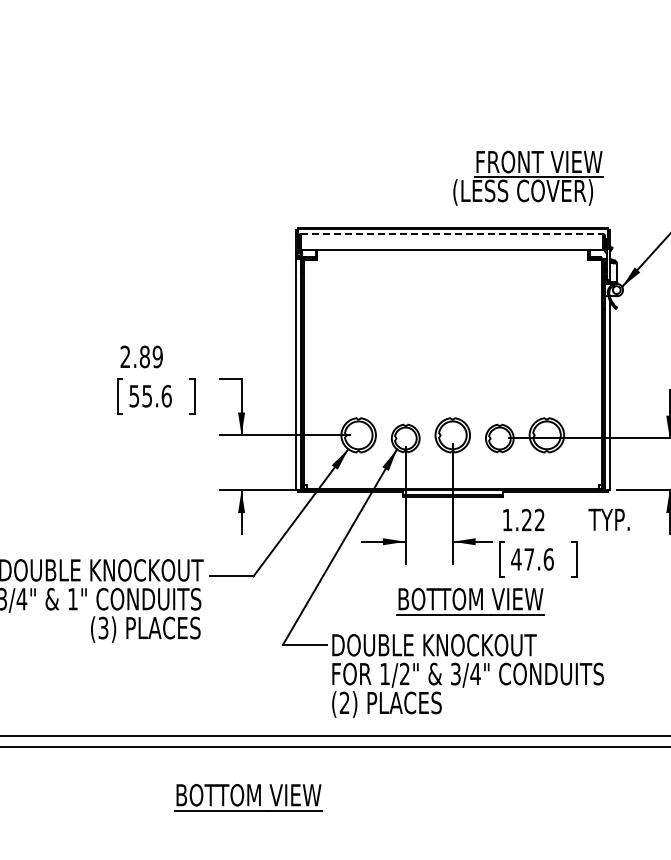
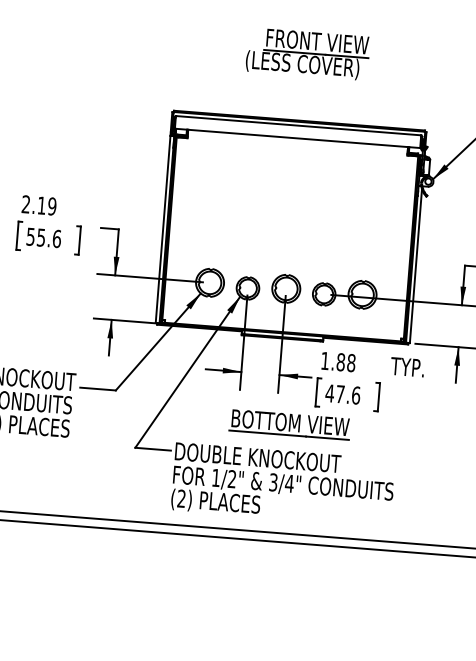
part: (528, 177) -> (307, 53), moved
line: (452, 234) -> (298, 126), dashed -> solid
text: (144, 356) -> (41, 205), 2.89 -> 2.19
text: (532, 519) -> (345, 362), 1.22 -> 1.88
part: (248, 797) -> (97, 569), removed

